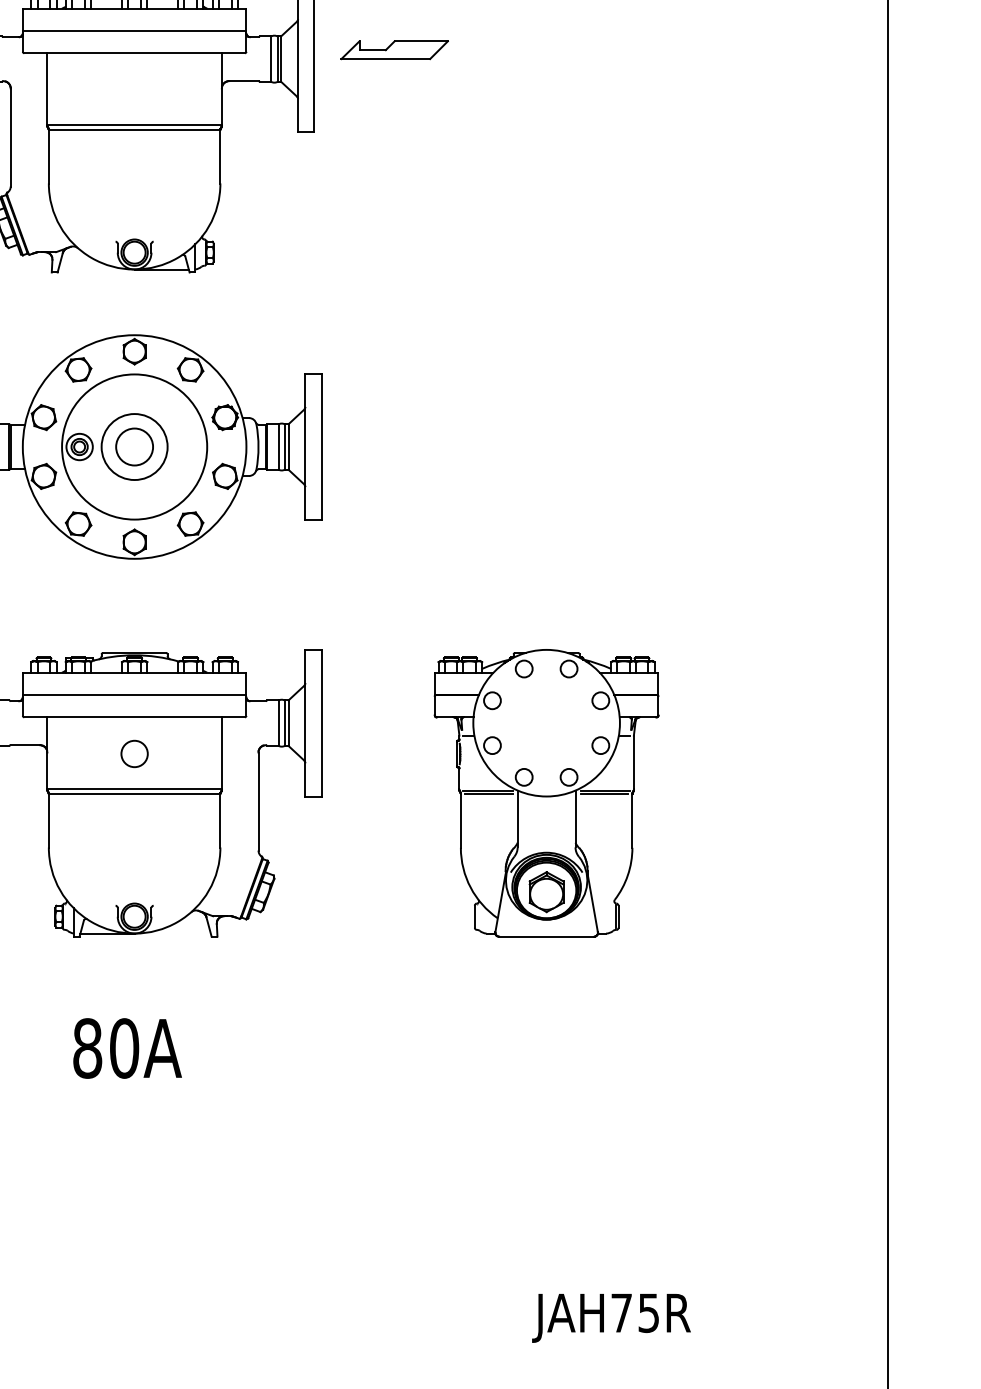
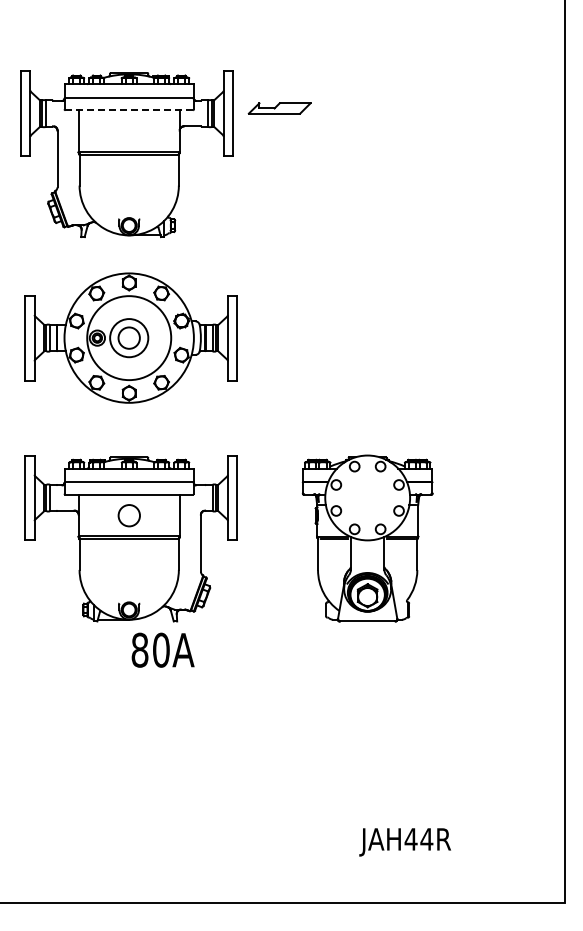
line: (135, 53) -> (129, 110), solid -> dashed
circle: (133, 753) -> (128, 515), size x1.4
text: (126, 1047) -> (162, 649), moved
text: (634, 1313) -> (418, 839), JAH75R -> JAH44R

